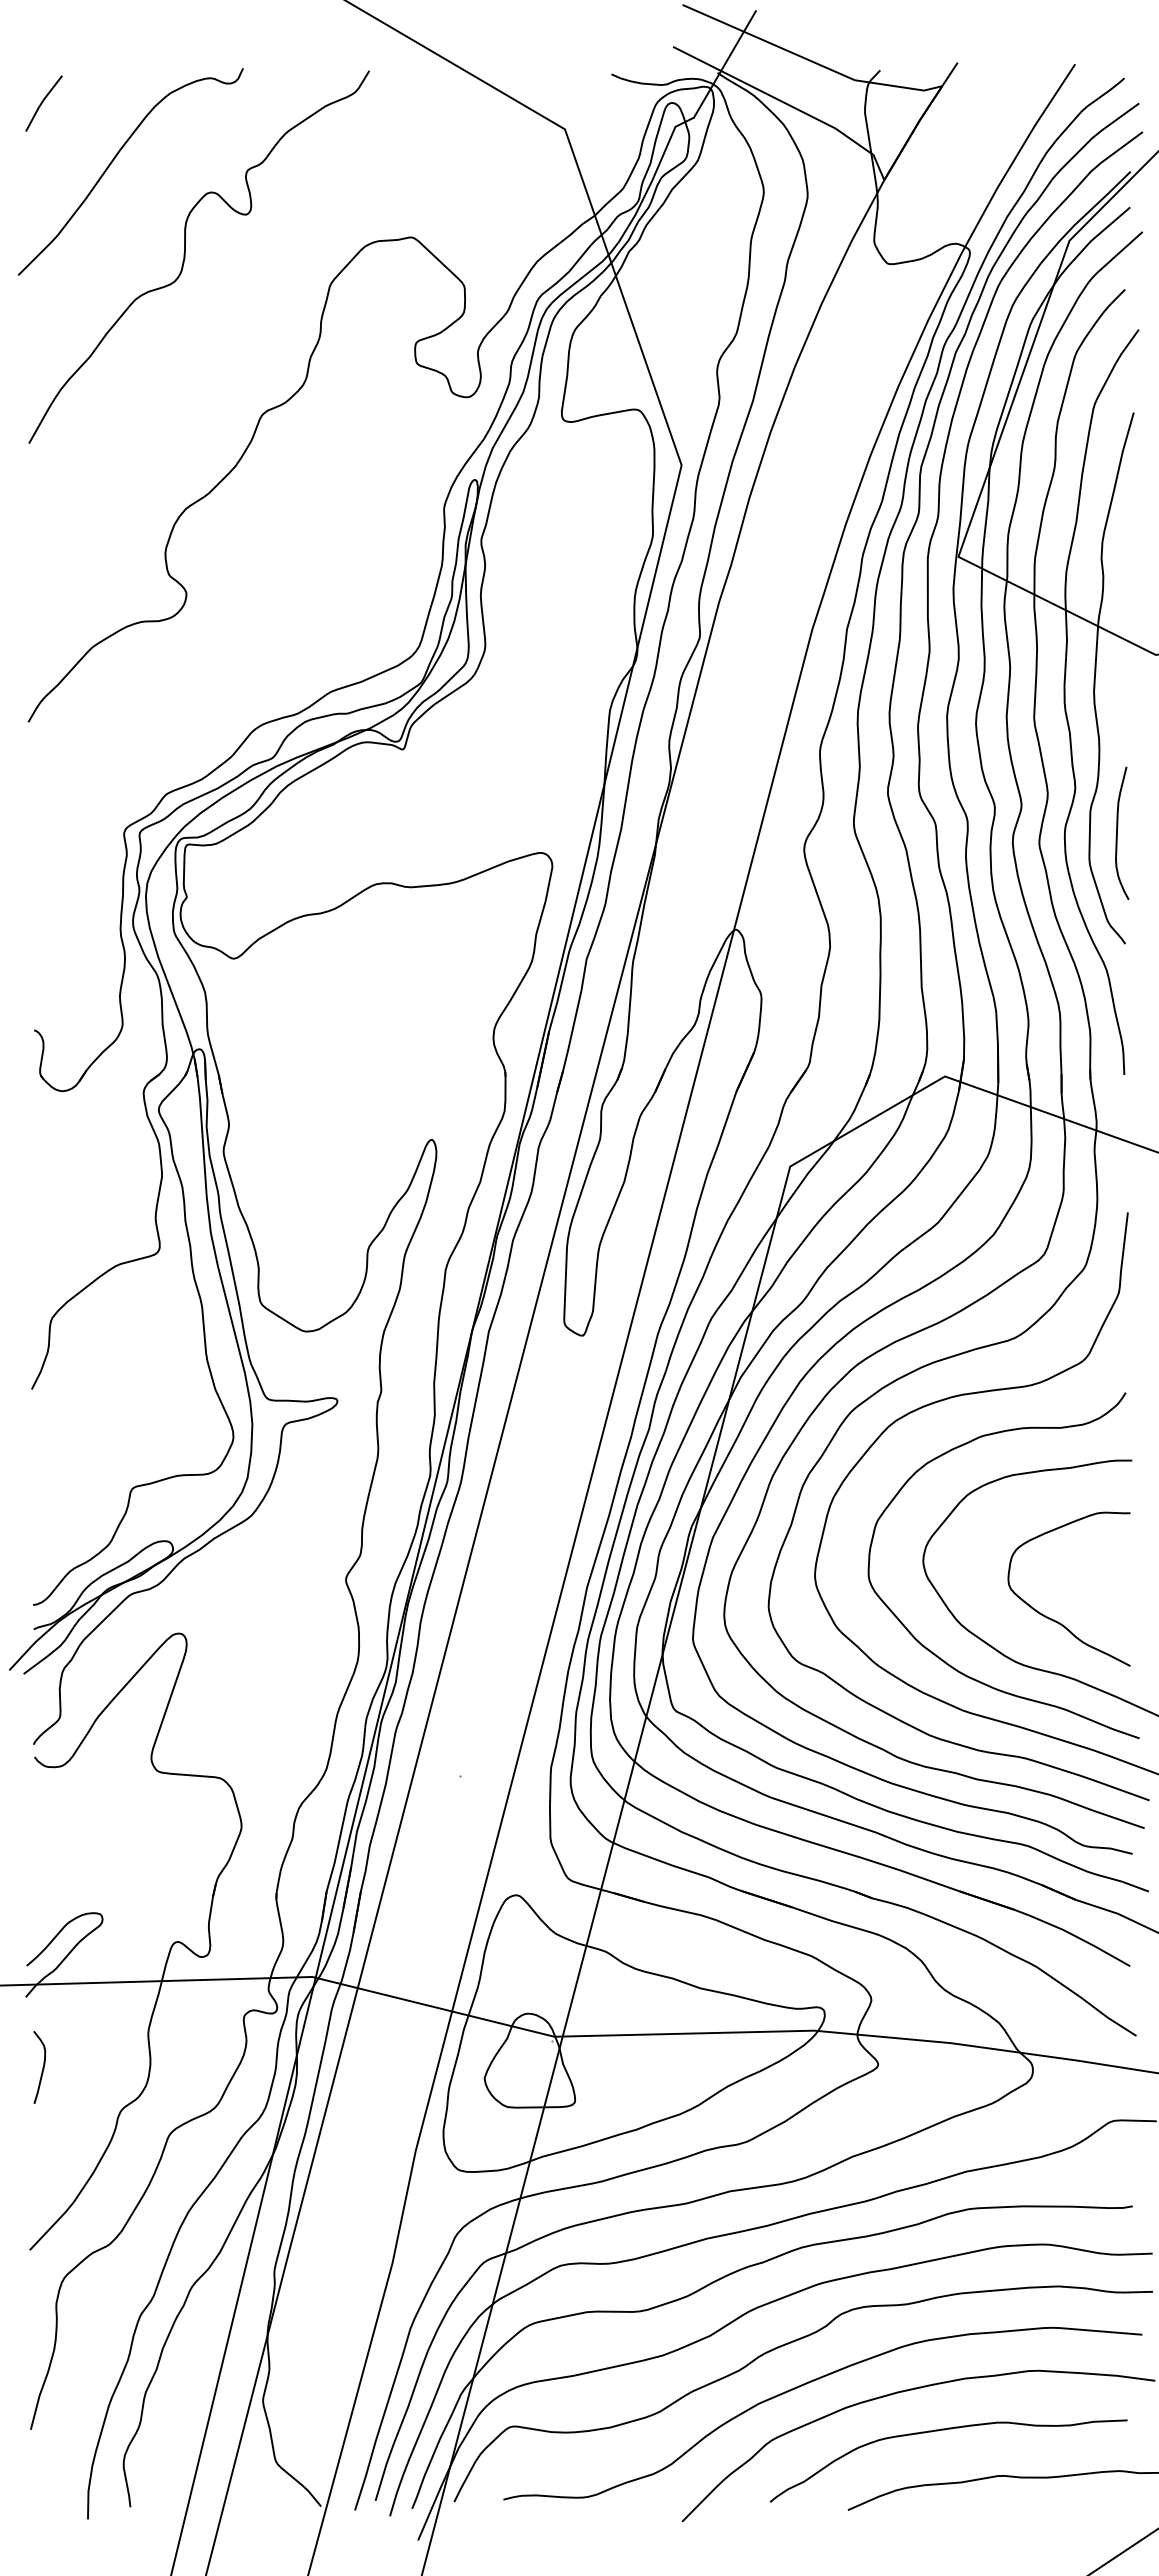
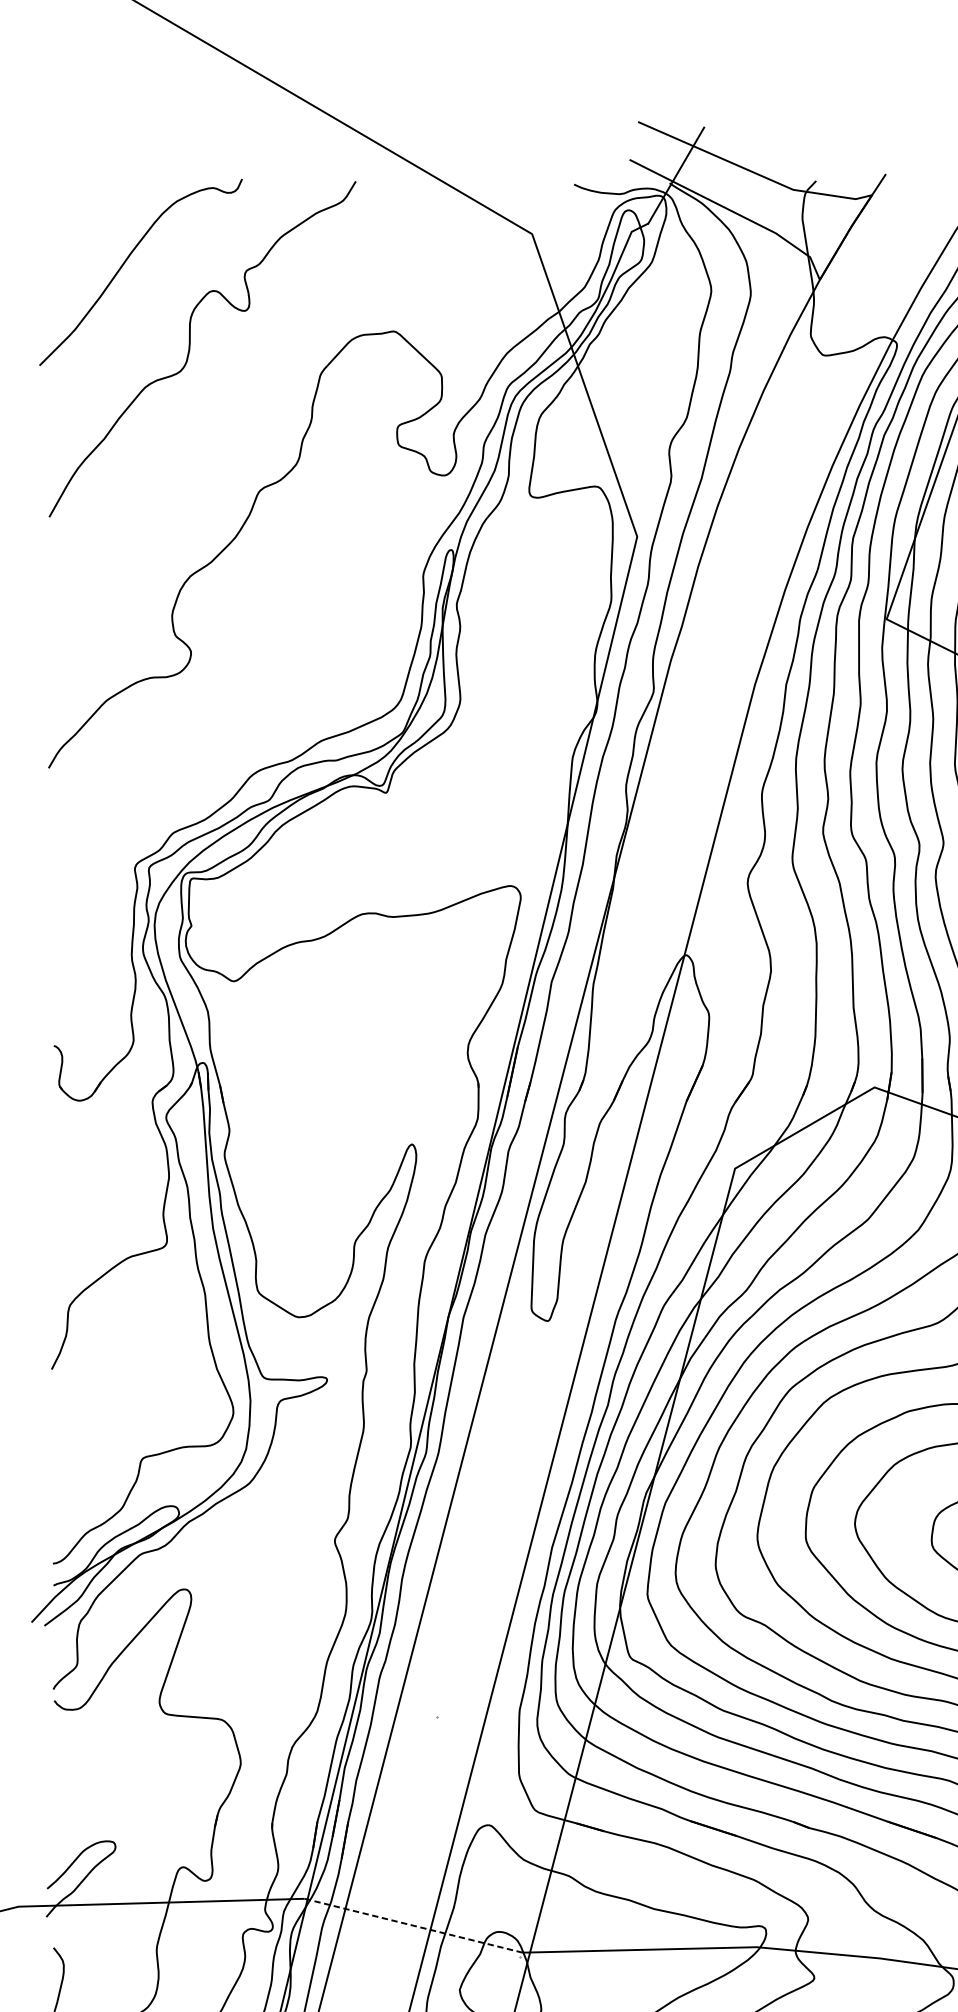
line: (43, 102) -> (62, 209), removed
line: (433, 2006) -> (413, 1925), solid -> dashed

